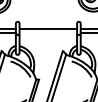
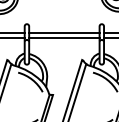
line: (48, 32) -> (64, 37), added

